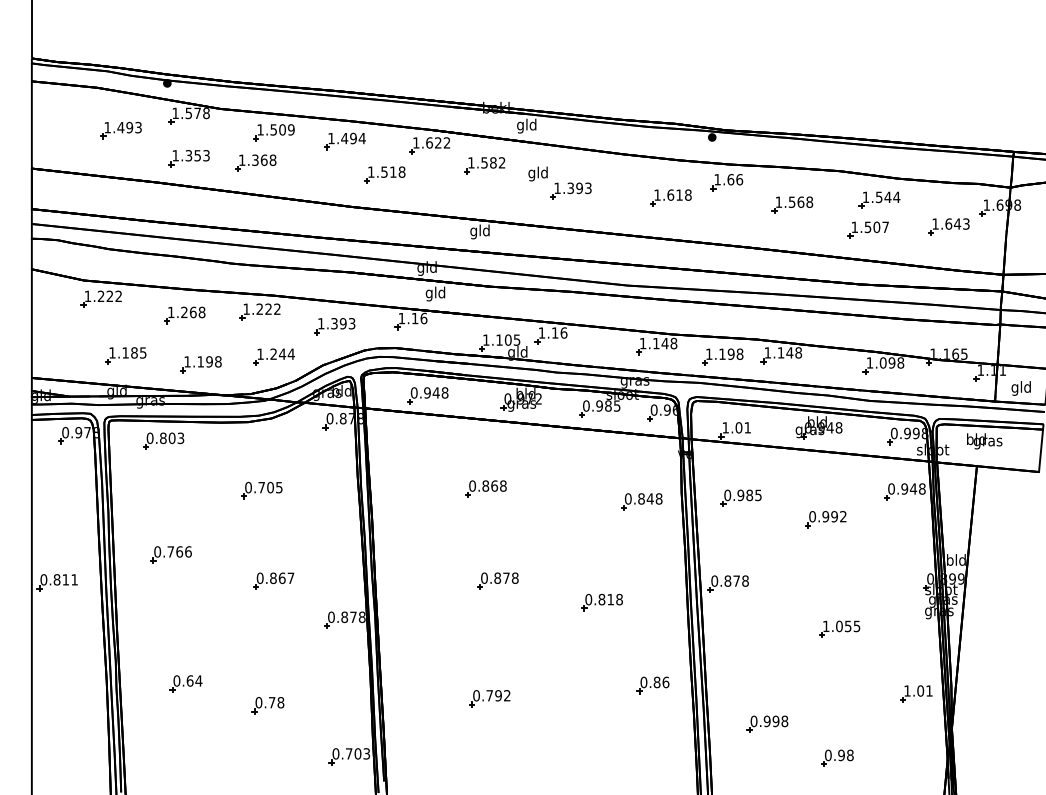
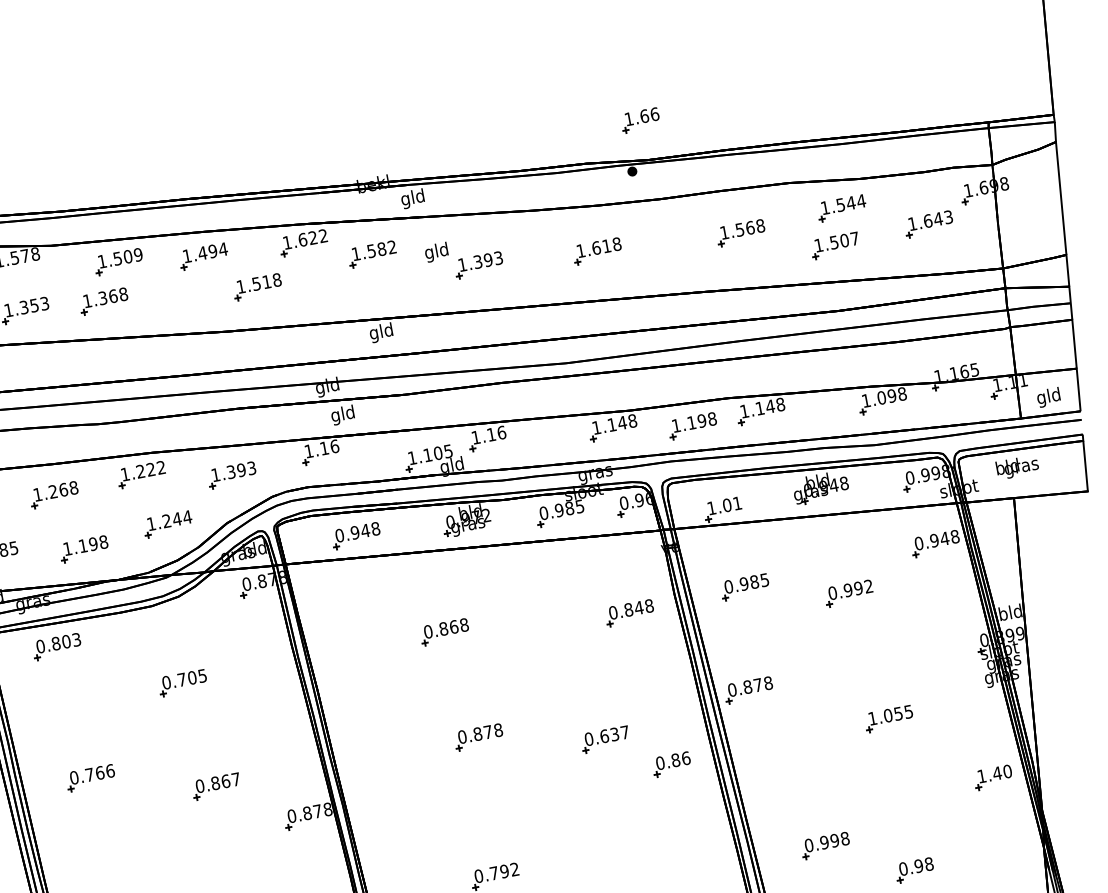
part: (726, 182) -> (640, 120), moved
text: (610, 599) -> (614, 734), 0.818 -> 0.637
part: (652, 685) -> (671, 764), moved
text: (924, 690) -> (1001, 772), 1.01 -> 1.40

